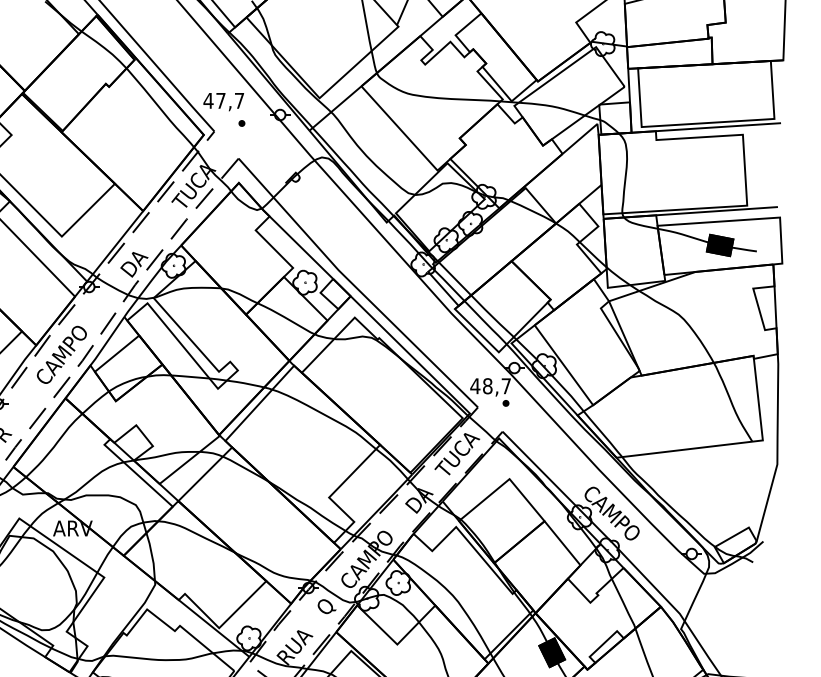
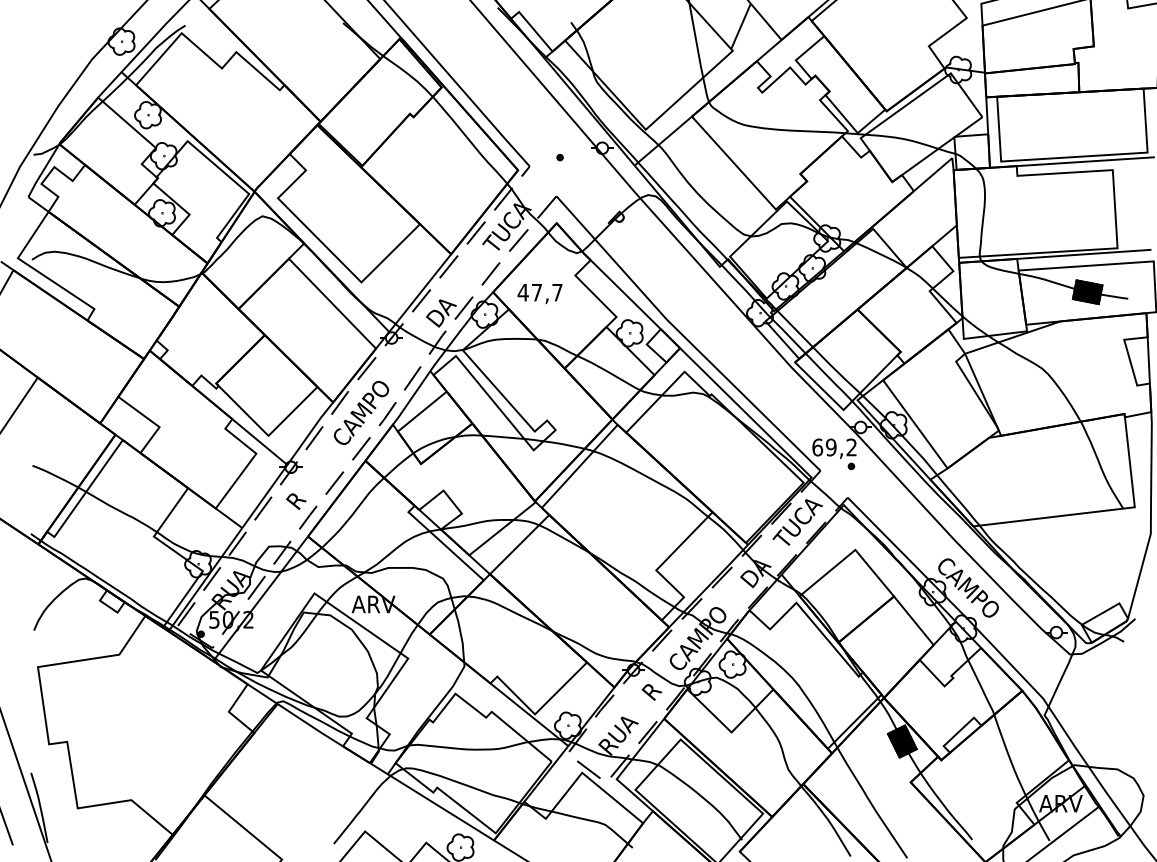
text: (223, 102) -> (539, 294), moved
text: (490, 386) -> (834, 447), 48,7 -> 69,2
text: (325, 607) -> (652, 691), Q -> R

